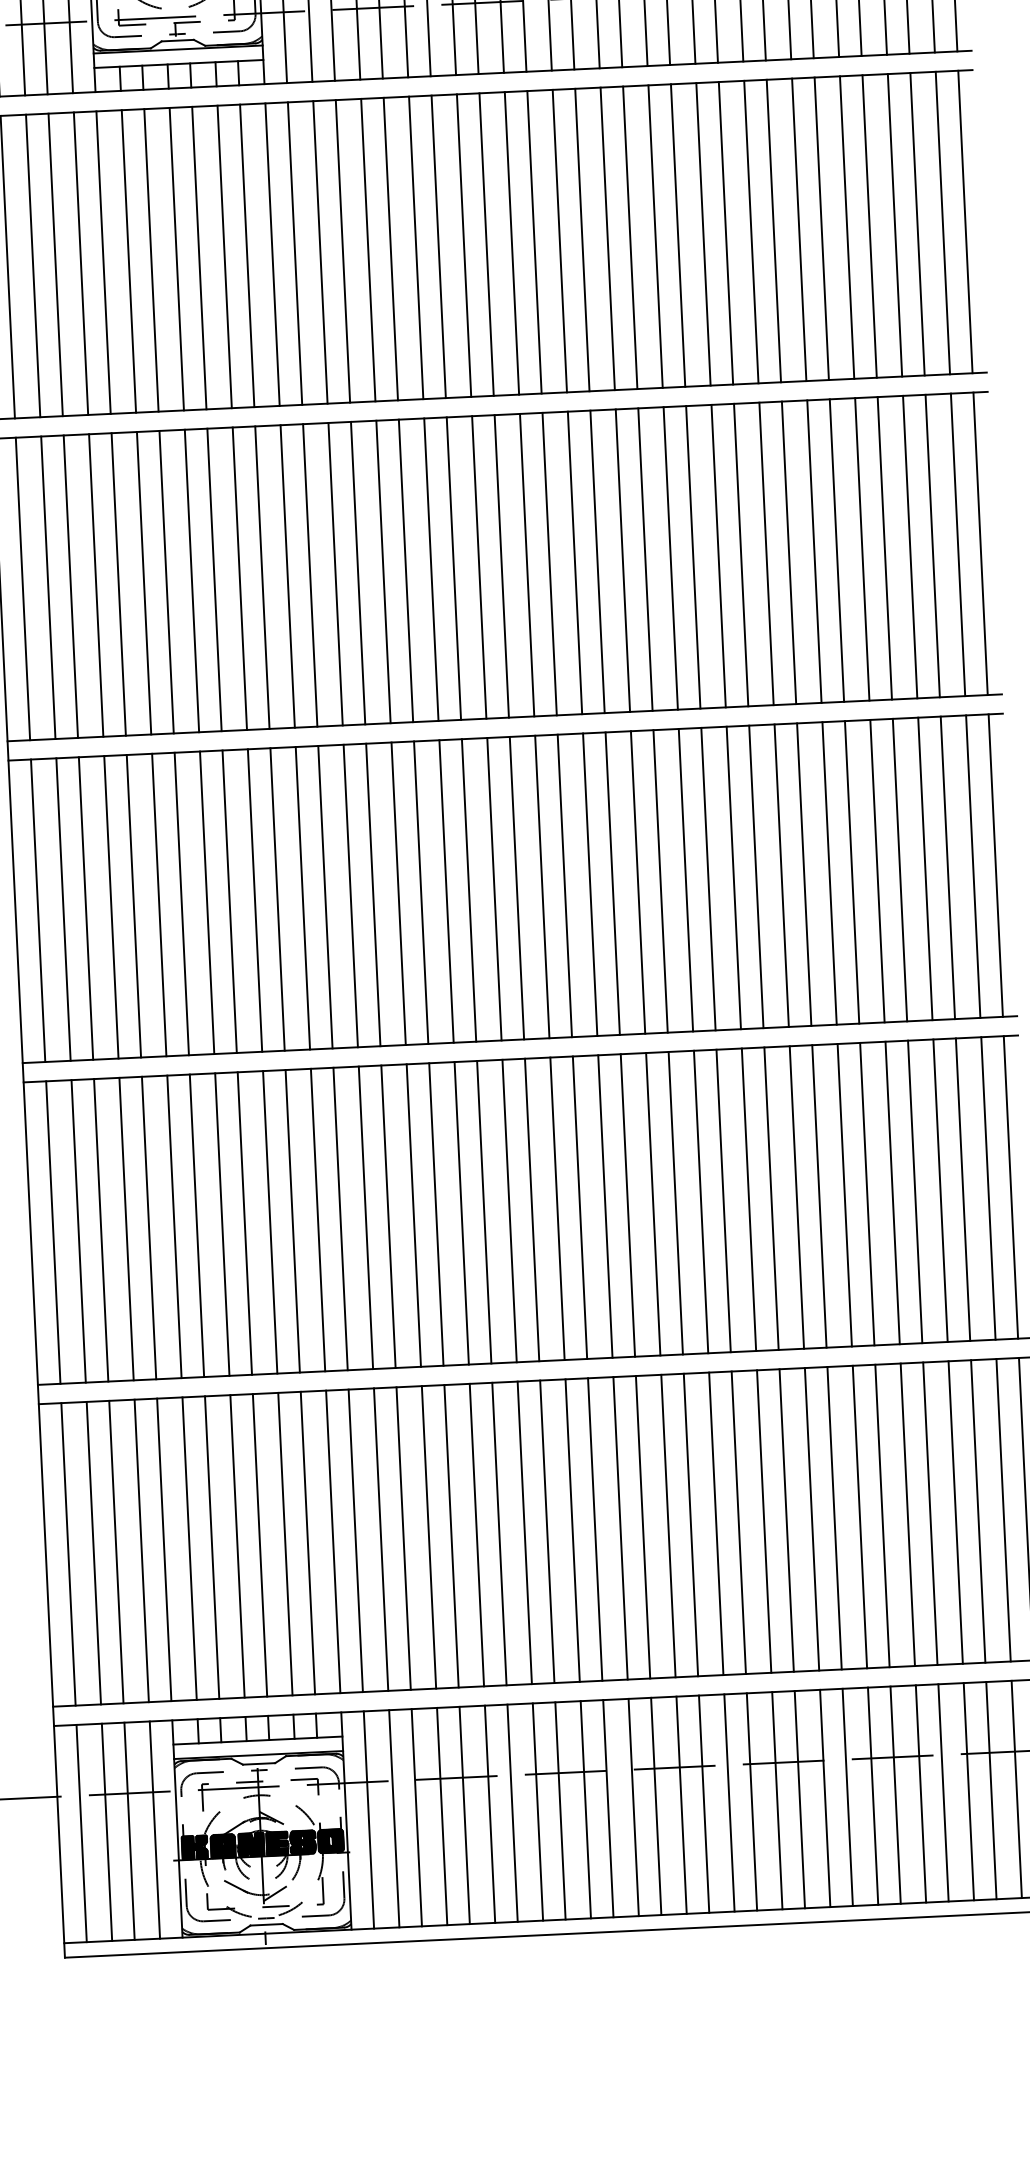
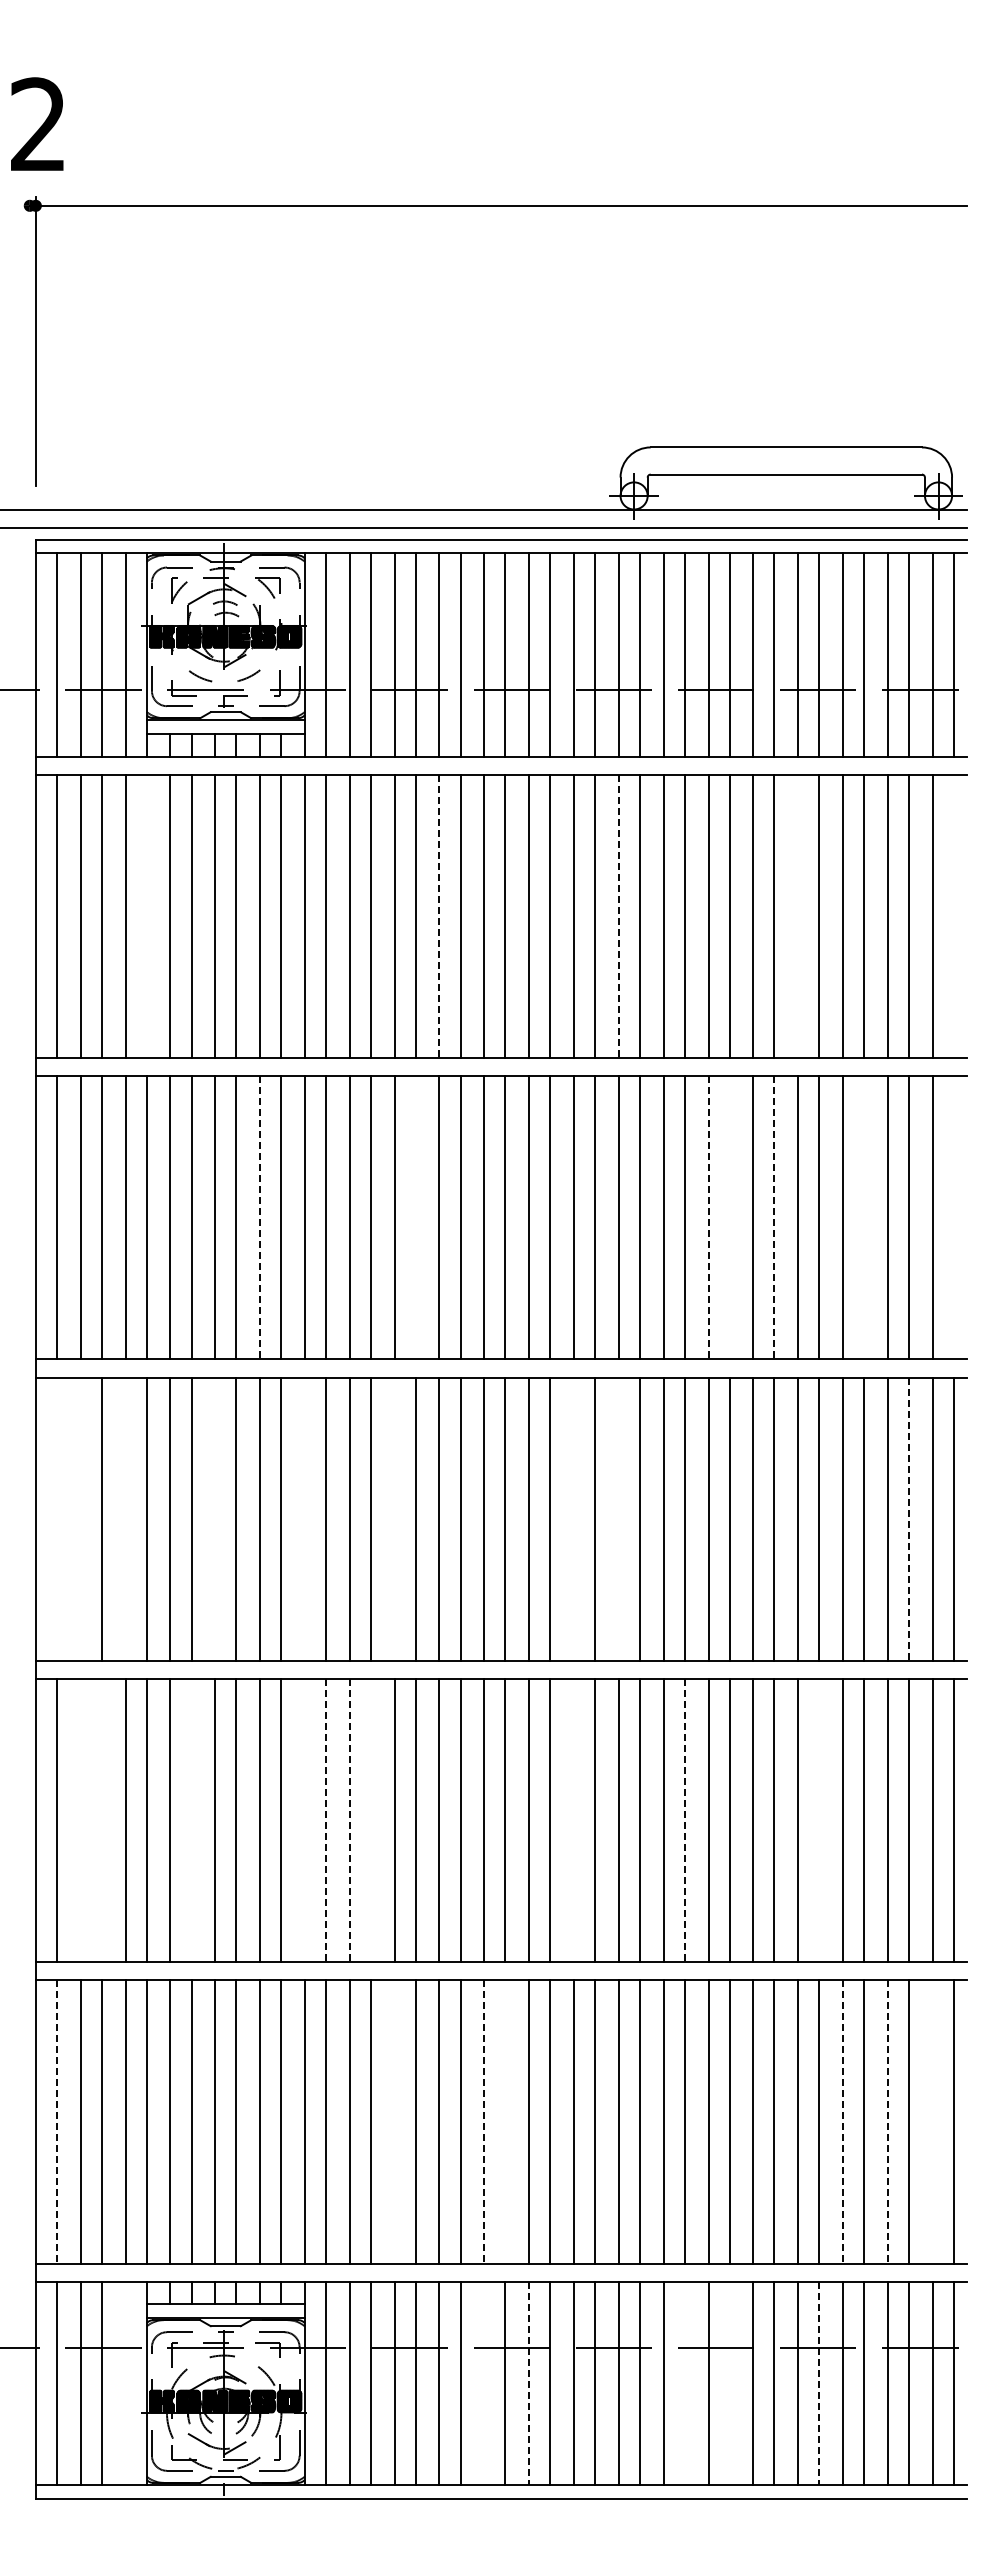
line: (965, 222) -> (953, 916), removed
line: (799, 229) -> (798, 916), removed
line: (607, 238) -> (618, 916), solid -> dashed
line: (416, 248) -> (439, 916), solid -> dashed
line: (103, 262) -> (146, 916), removed
line: (980, 543) -> (953, 1217), removed
line: (885, 547) -> (864, 1217), removed
line: (789, 552) -> (774, 1217), solid -> dashed
line: (741, 554) -> (729, 1217), removed
line: (718, 555) -> (708, 1217), solid -> dashed
line: (405, 570) -> (415, 1217), removed
line: (240, 578) -> (260, 1217), solid -> dashed
line: (947, 868) -> (908, 1519), solid -> dashed
line: (637, 881) -> (618, 1518), removed
line: (589, 884) -> (573, 1518), removed
line: (398, 893) -> (394, 1518), removed
line: (302, 897) -> (304, 1518), removed
line: (207, 902) -> (215, 1518), removed
line: (111, 906) -> (125, 1518), removed
line: (63, 908) -> (80, 1518), removed
line: (37, 910) -> (56, 1518), removed
line: (867, 1194) -> (819, 1820), removed
line: (723, 1200) -> (684, 1820), solid -> dashed
line: (604, 1206) -> (573, 1820), removed
line: (388, 1216) -> (370, 1820), removed
line: (365, 1217) -> (349, 1820), solid -> dashed
line: (341, 1218) -> (326, 1820), solid -> dashed
line: (317, 1220) -> (304, 1820), removed
line: (196, 1225) -> (191, 1820), removed
line: (100, 1230) -> (101, 1820), removed
line: (78, 1231) -> (80, 1820), removed
line: (1003, 1509) -> (932, 2121), removed
line: (955, 1512) -> (887, 2121), solid -> dashed
line: (908, 1514) -> (843, 2121), solid -> dashed
line: (547, 1531) -> (505, 2121), removed
line: (524, 1532) -> (484, 2121), solid -> dashed
line: (428, 1536) -> (394, 2121), removed
line: (67, 1553) -> (56, 2121), solid -> dashed
line: (895, 1795) -> (819, 2383), solid -> dashed
line: (799, 1799) -> (729, 2383), removed
line: (751, 1802) -> (684, 2383), removed
line: (586, 1809) -> (529, 2383), solid -> dashed
line: (538, 1812) -> (484, 2383), removed
line: (154, 1830) -> (125, 2383), removed

